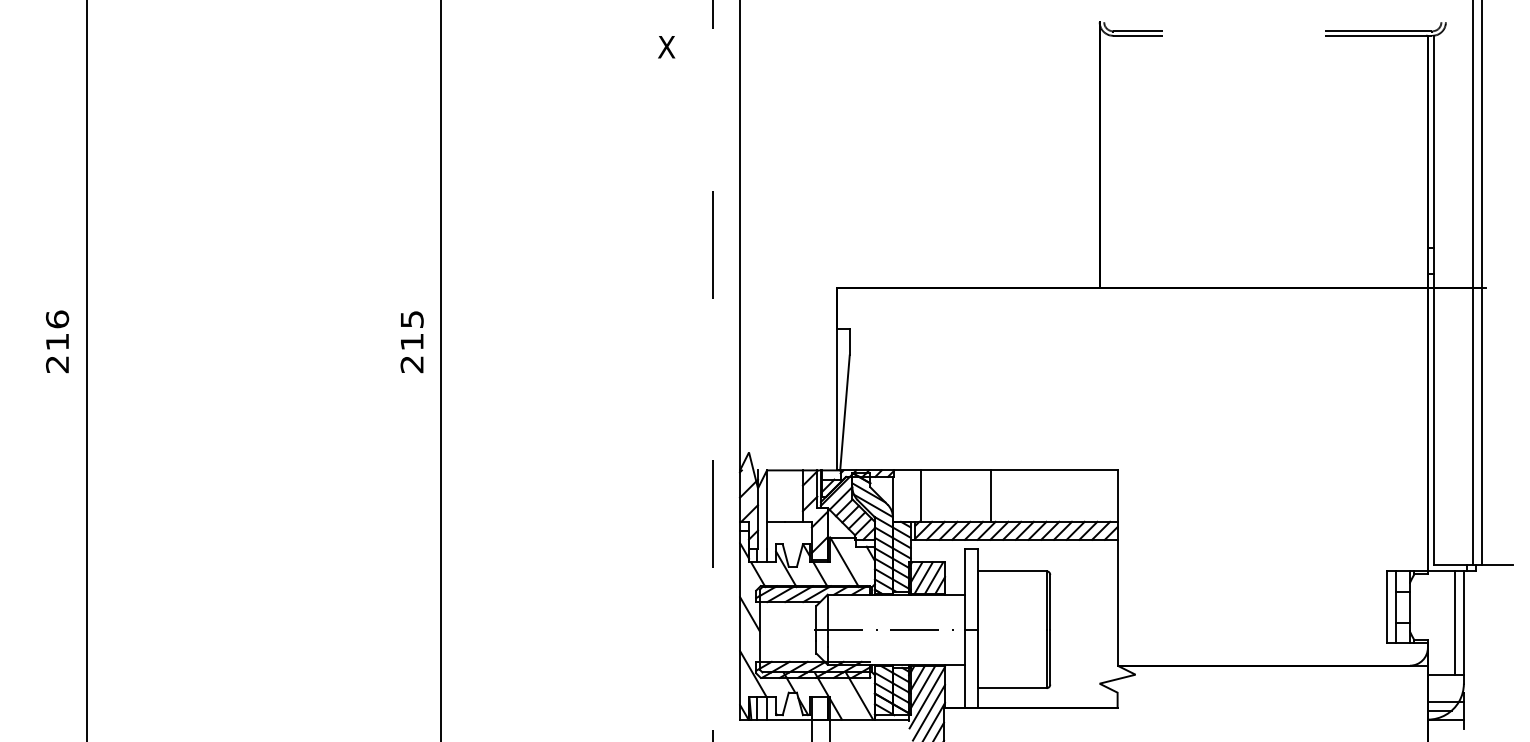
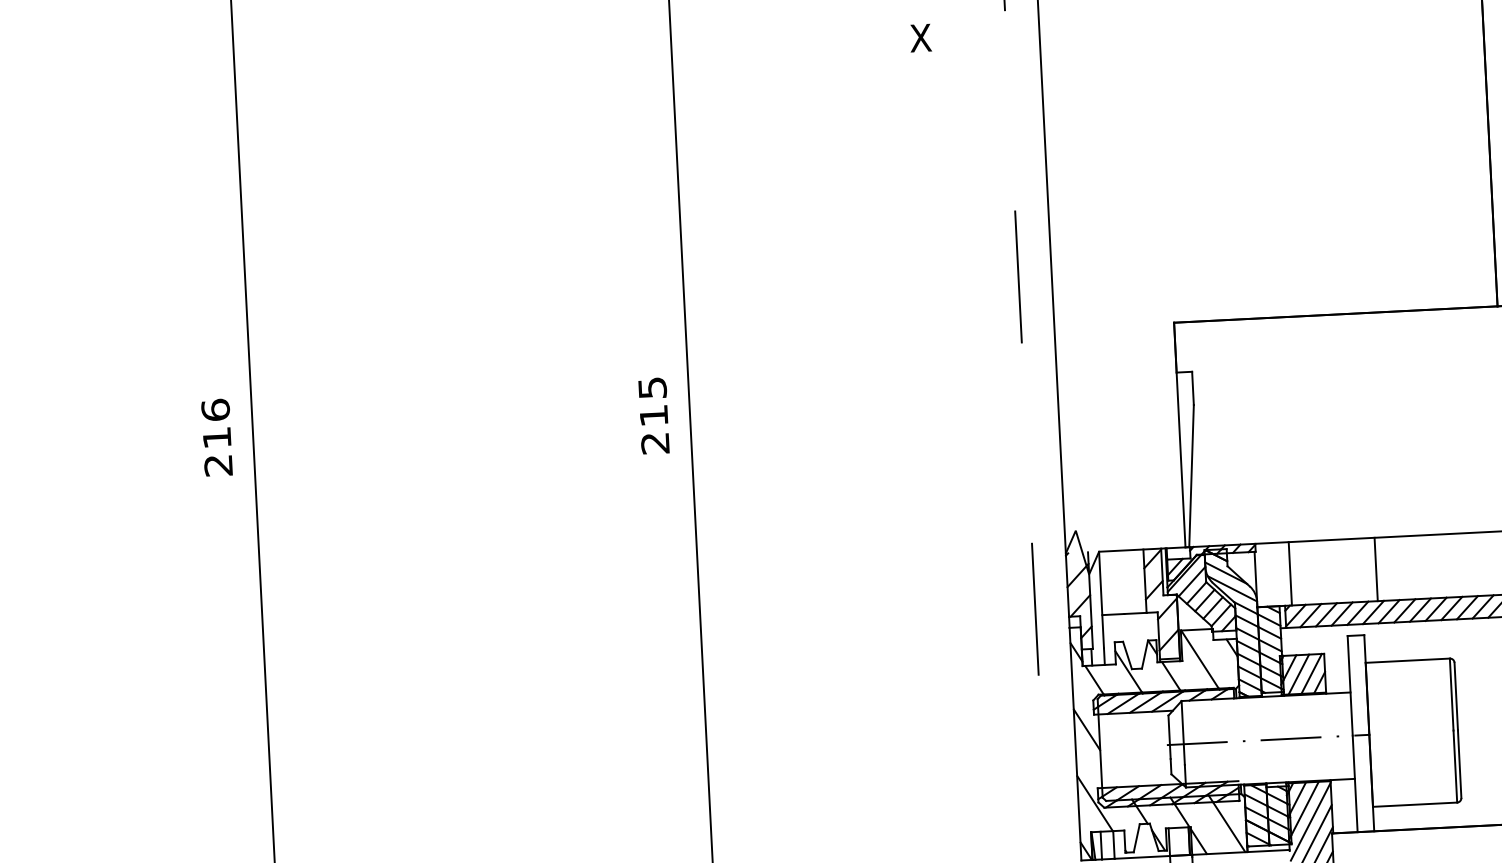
text: (666, 47) -> (920, 38), moved

